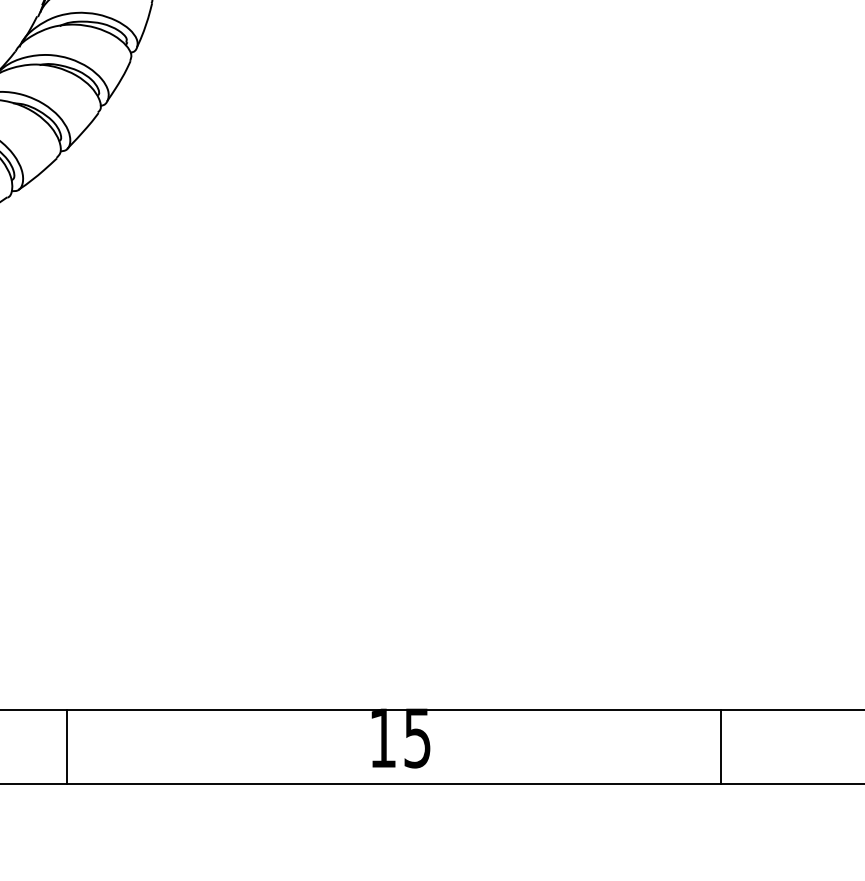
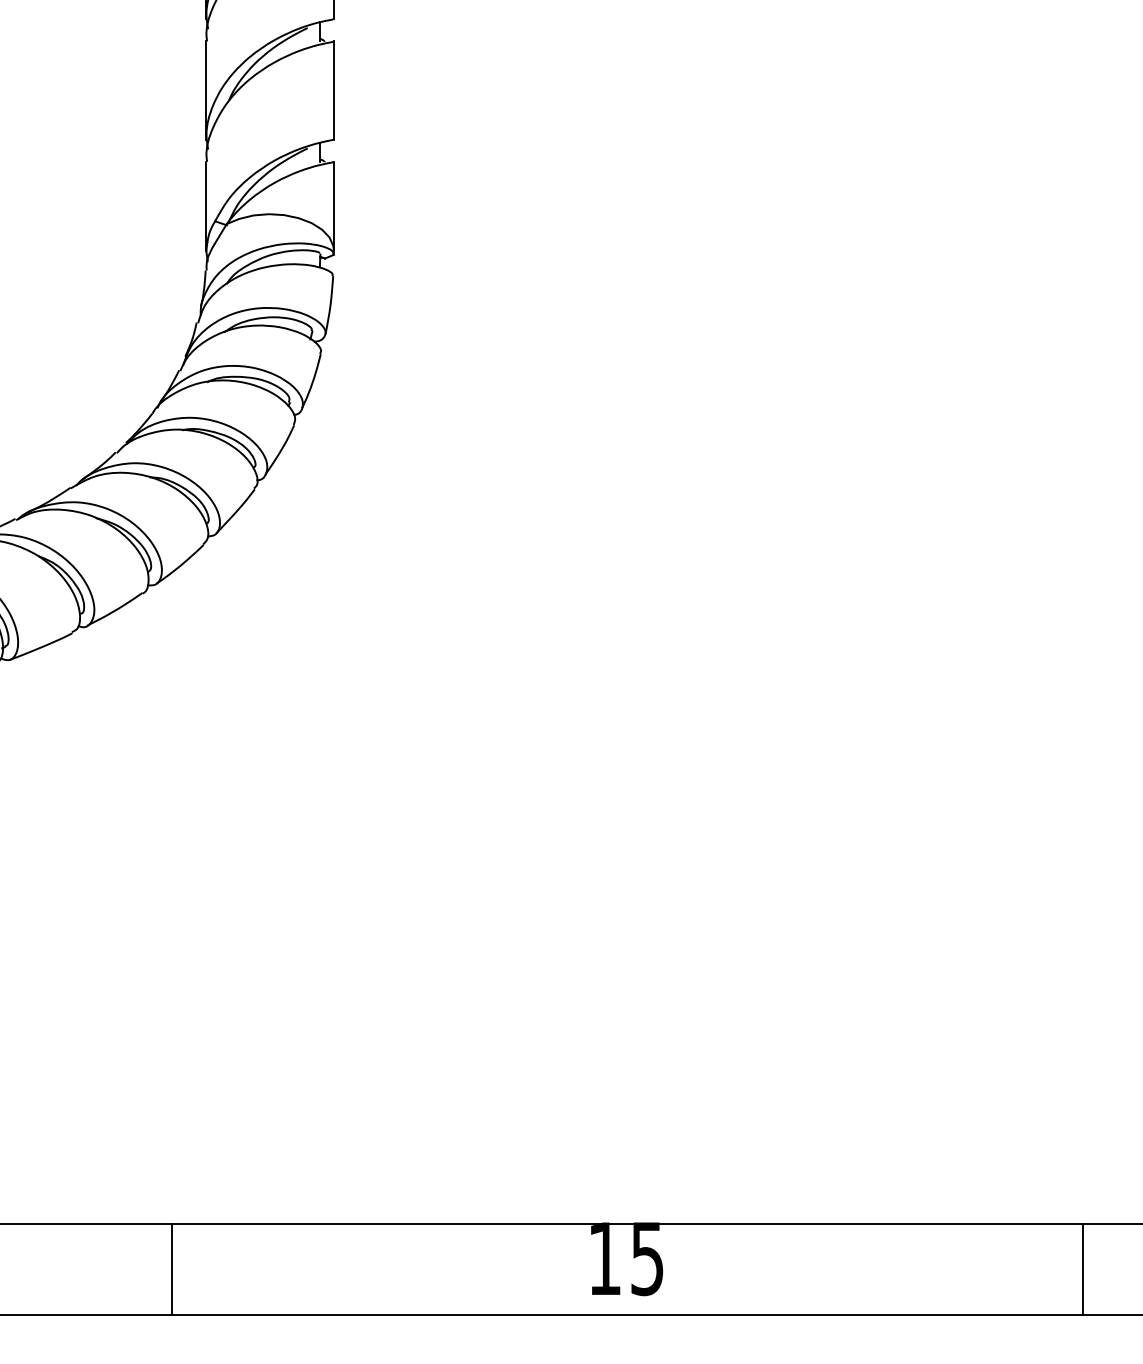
line: (67, 746) -> (172, 1268), moved
line: (720, 746) -> (1083, 1268), moved

